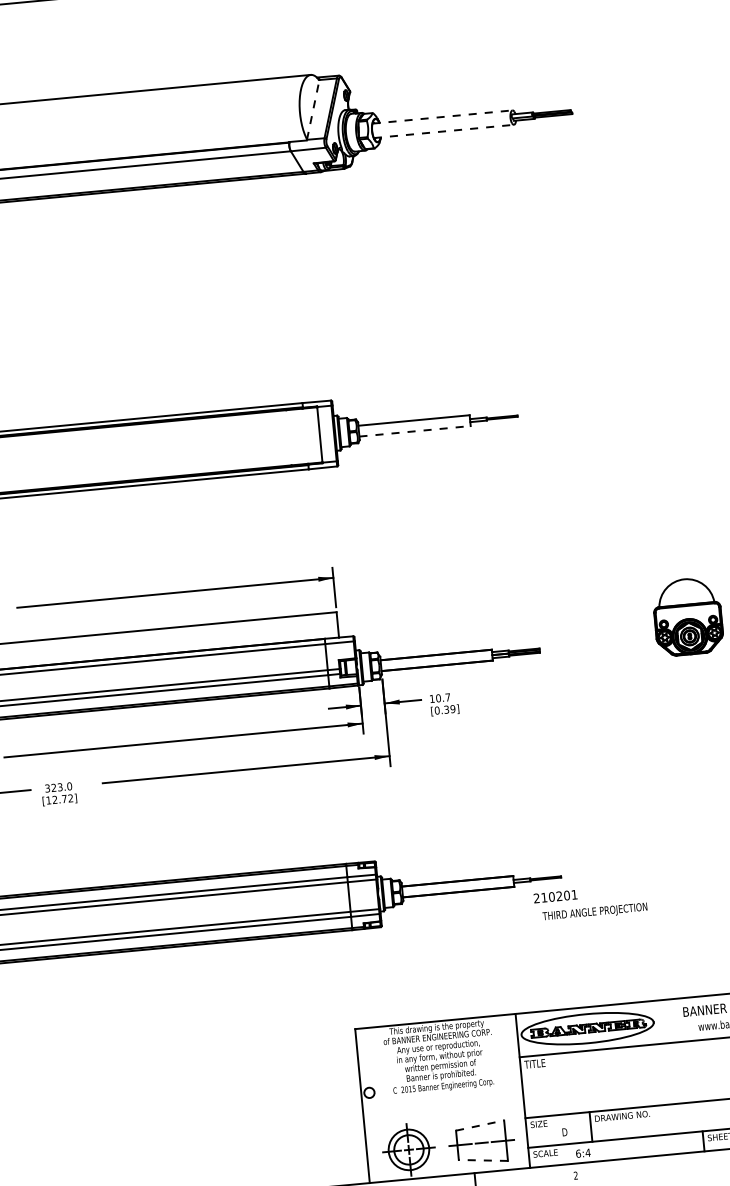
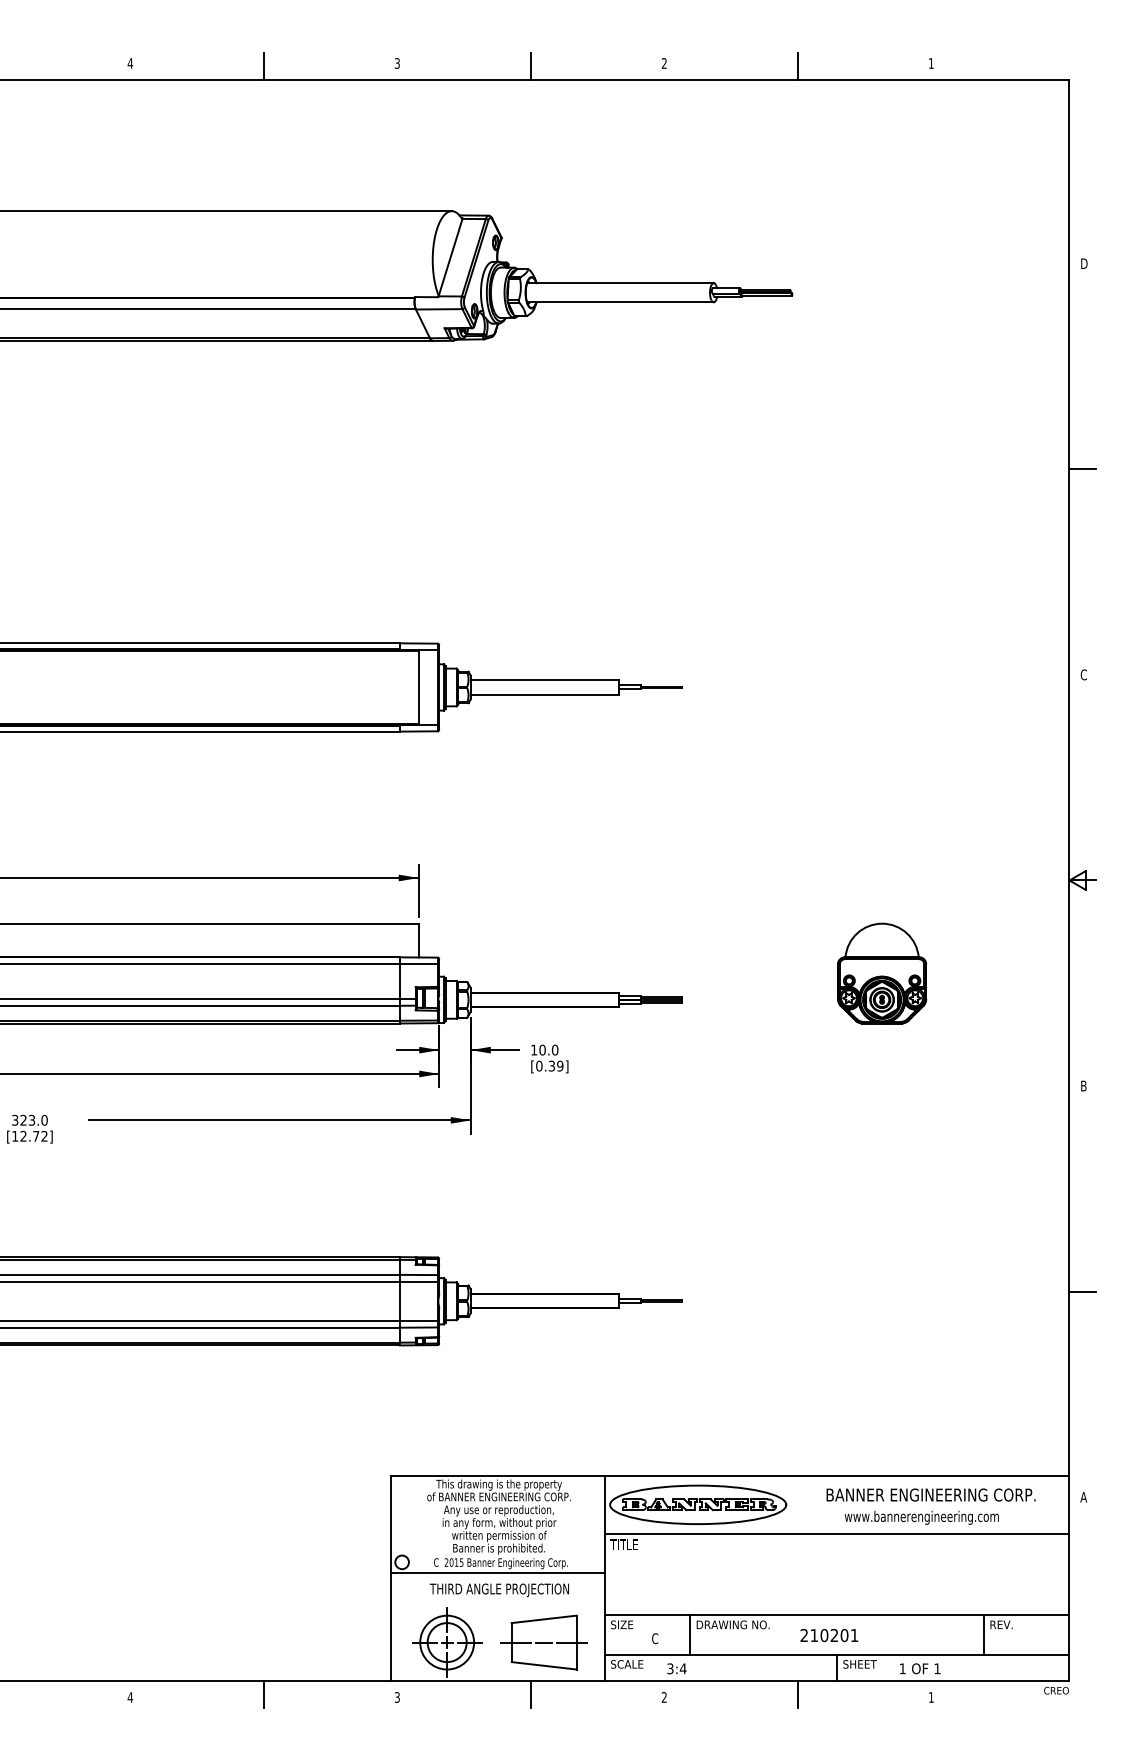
line: (313, 109) -> (450, 257), dashed -> solid
line: (442, 117) -> (620, 283), dashed -> solid
line: (443, 131) -> (620, 302), dashed -> solid
line: (415, 431) -> (545, 694), dashed -> solid
text: (447, 697) -> (554, 1049), 10.7 -> 10.0
text: (555, 896) -> (829, 1635), moved
text: (594, 912) -> (498, 1590), moved
line: (441, 1093) -> (497, 1572), added
line: (480, 1125) -> (544, 1619), dashed -> solid
text: (565, 1132) -> (655, 1638), D -> C
text: (578, 1153) -> (670, 1668), 6:4 -> 3:4
line: (483, 1160) -> (544, 1665), dashed -> solid
line: (675, 1164) -> (797, 1694), added

